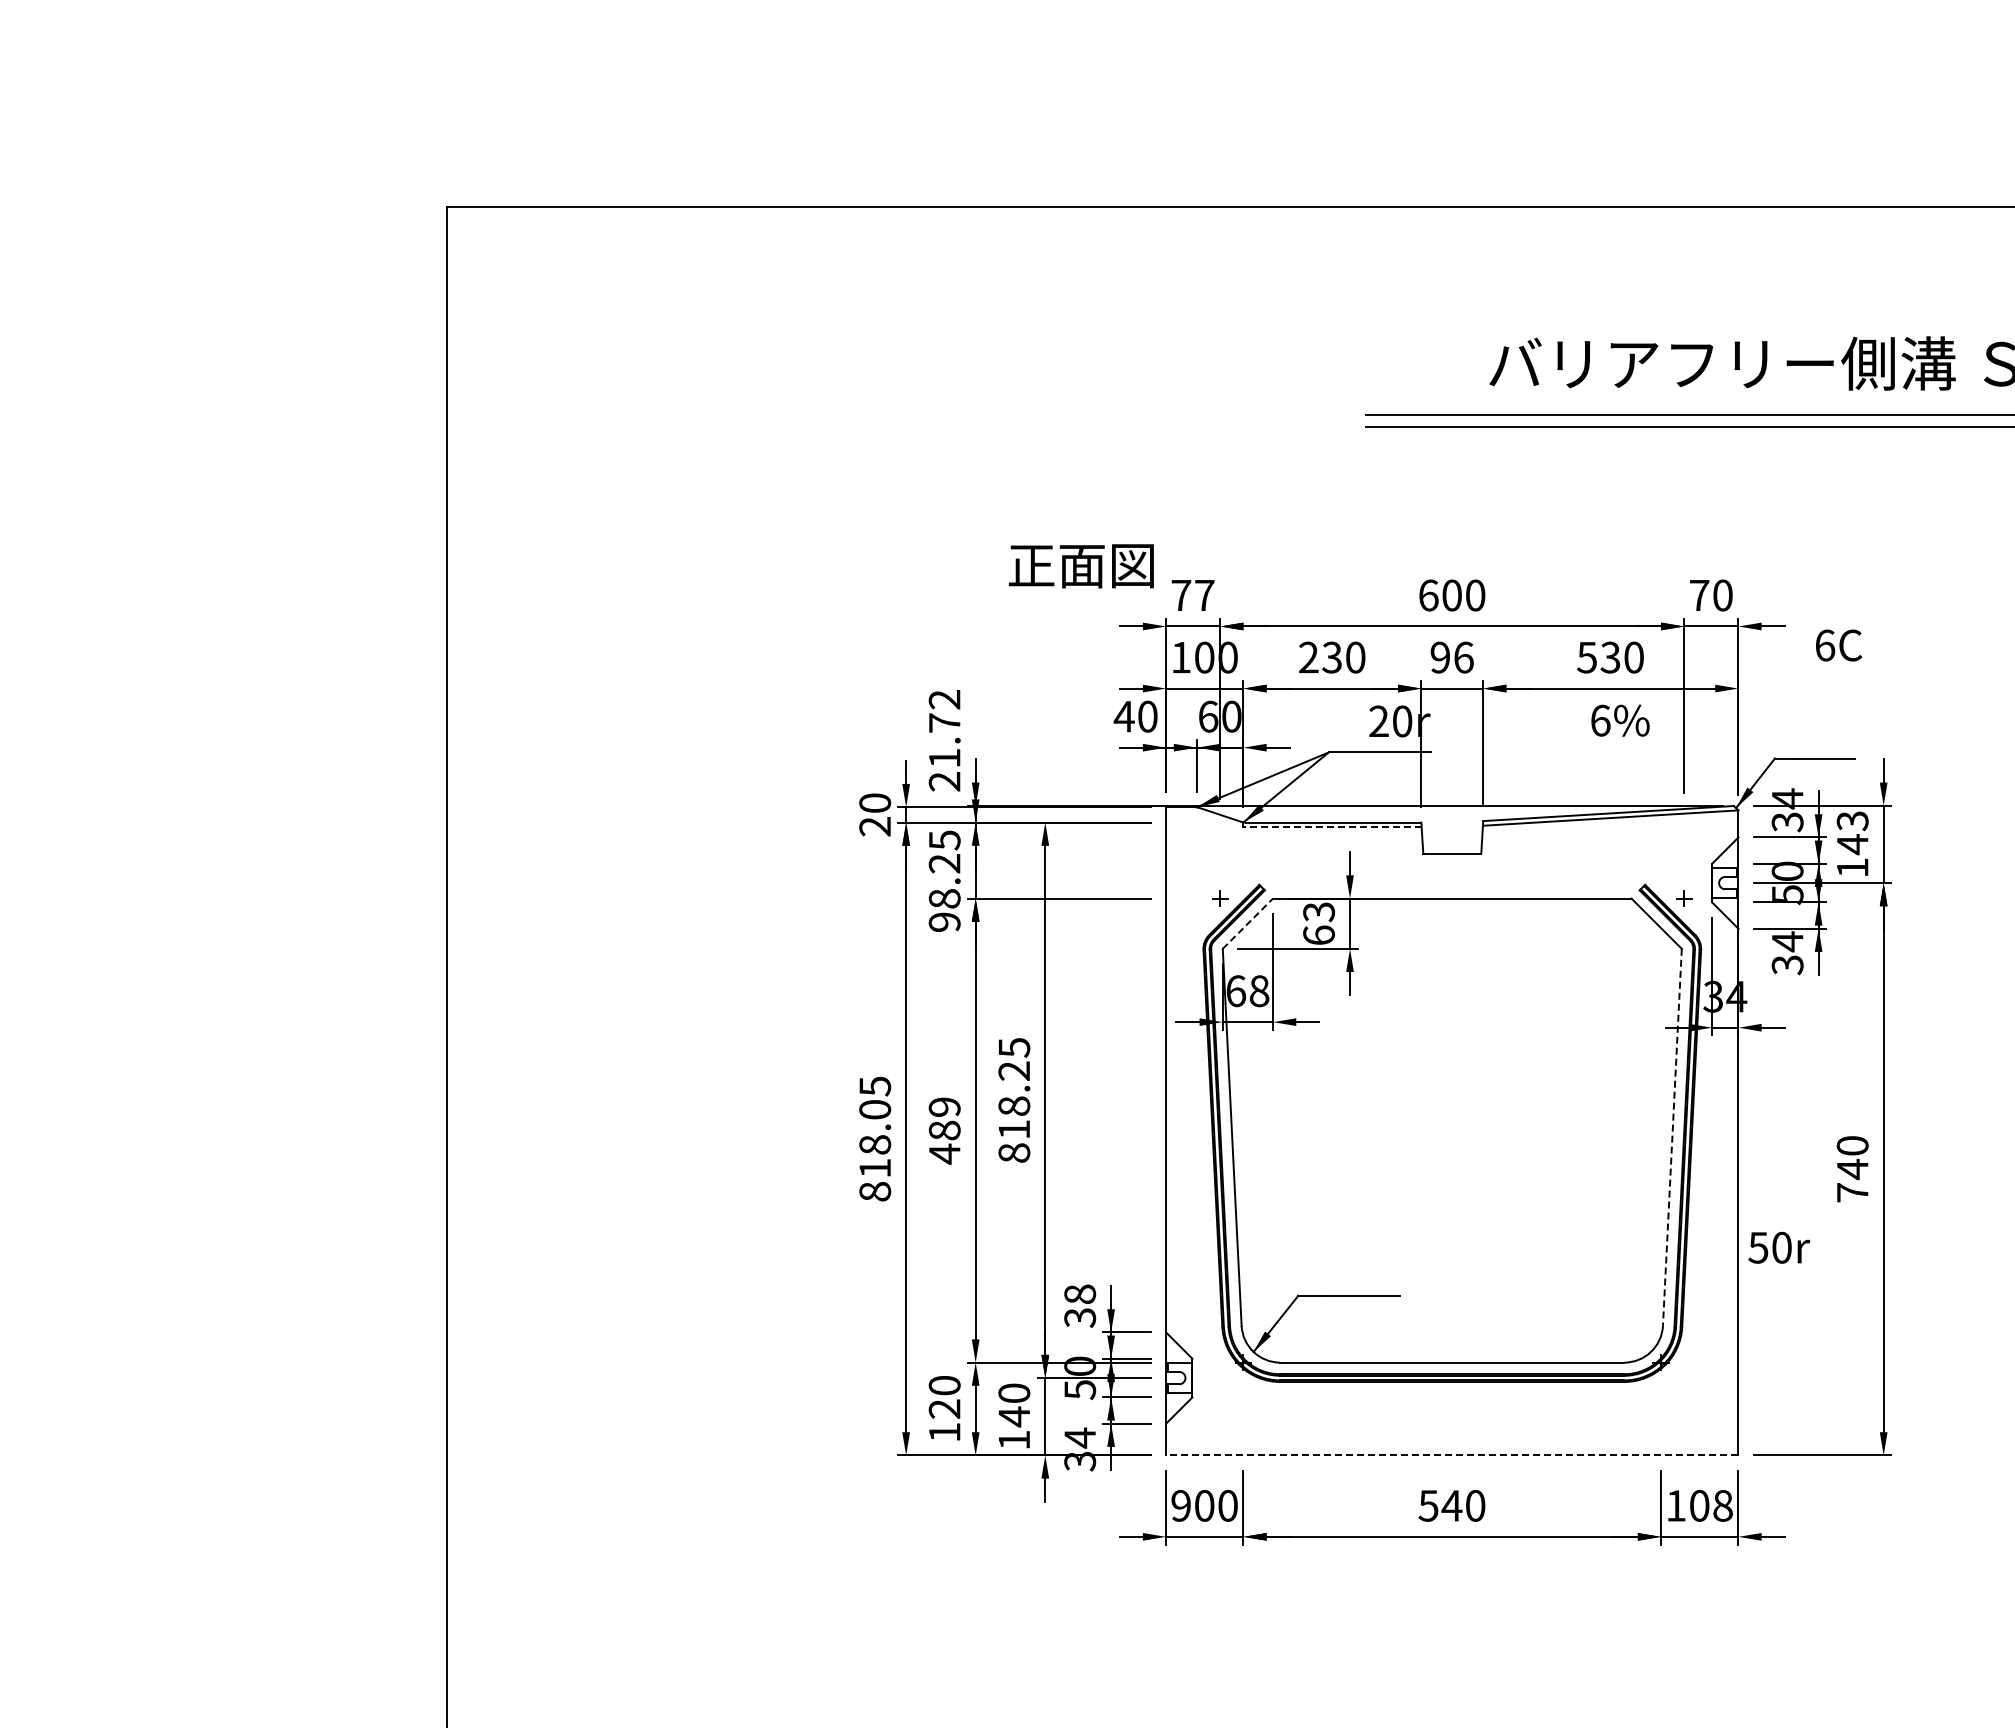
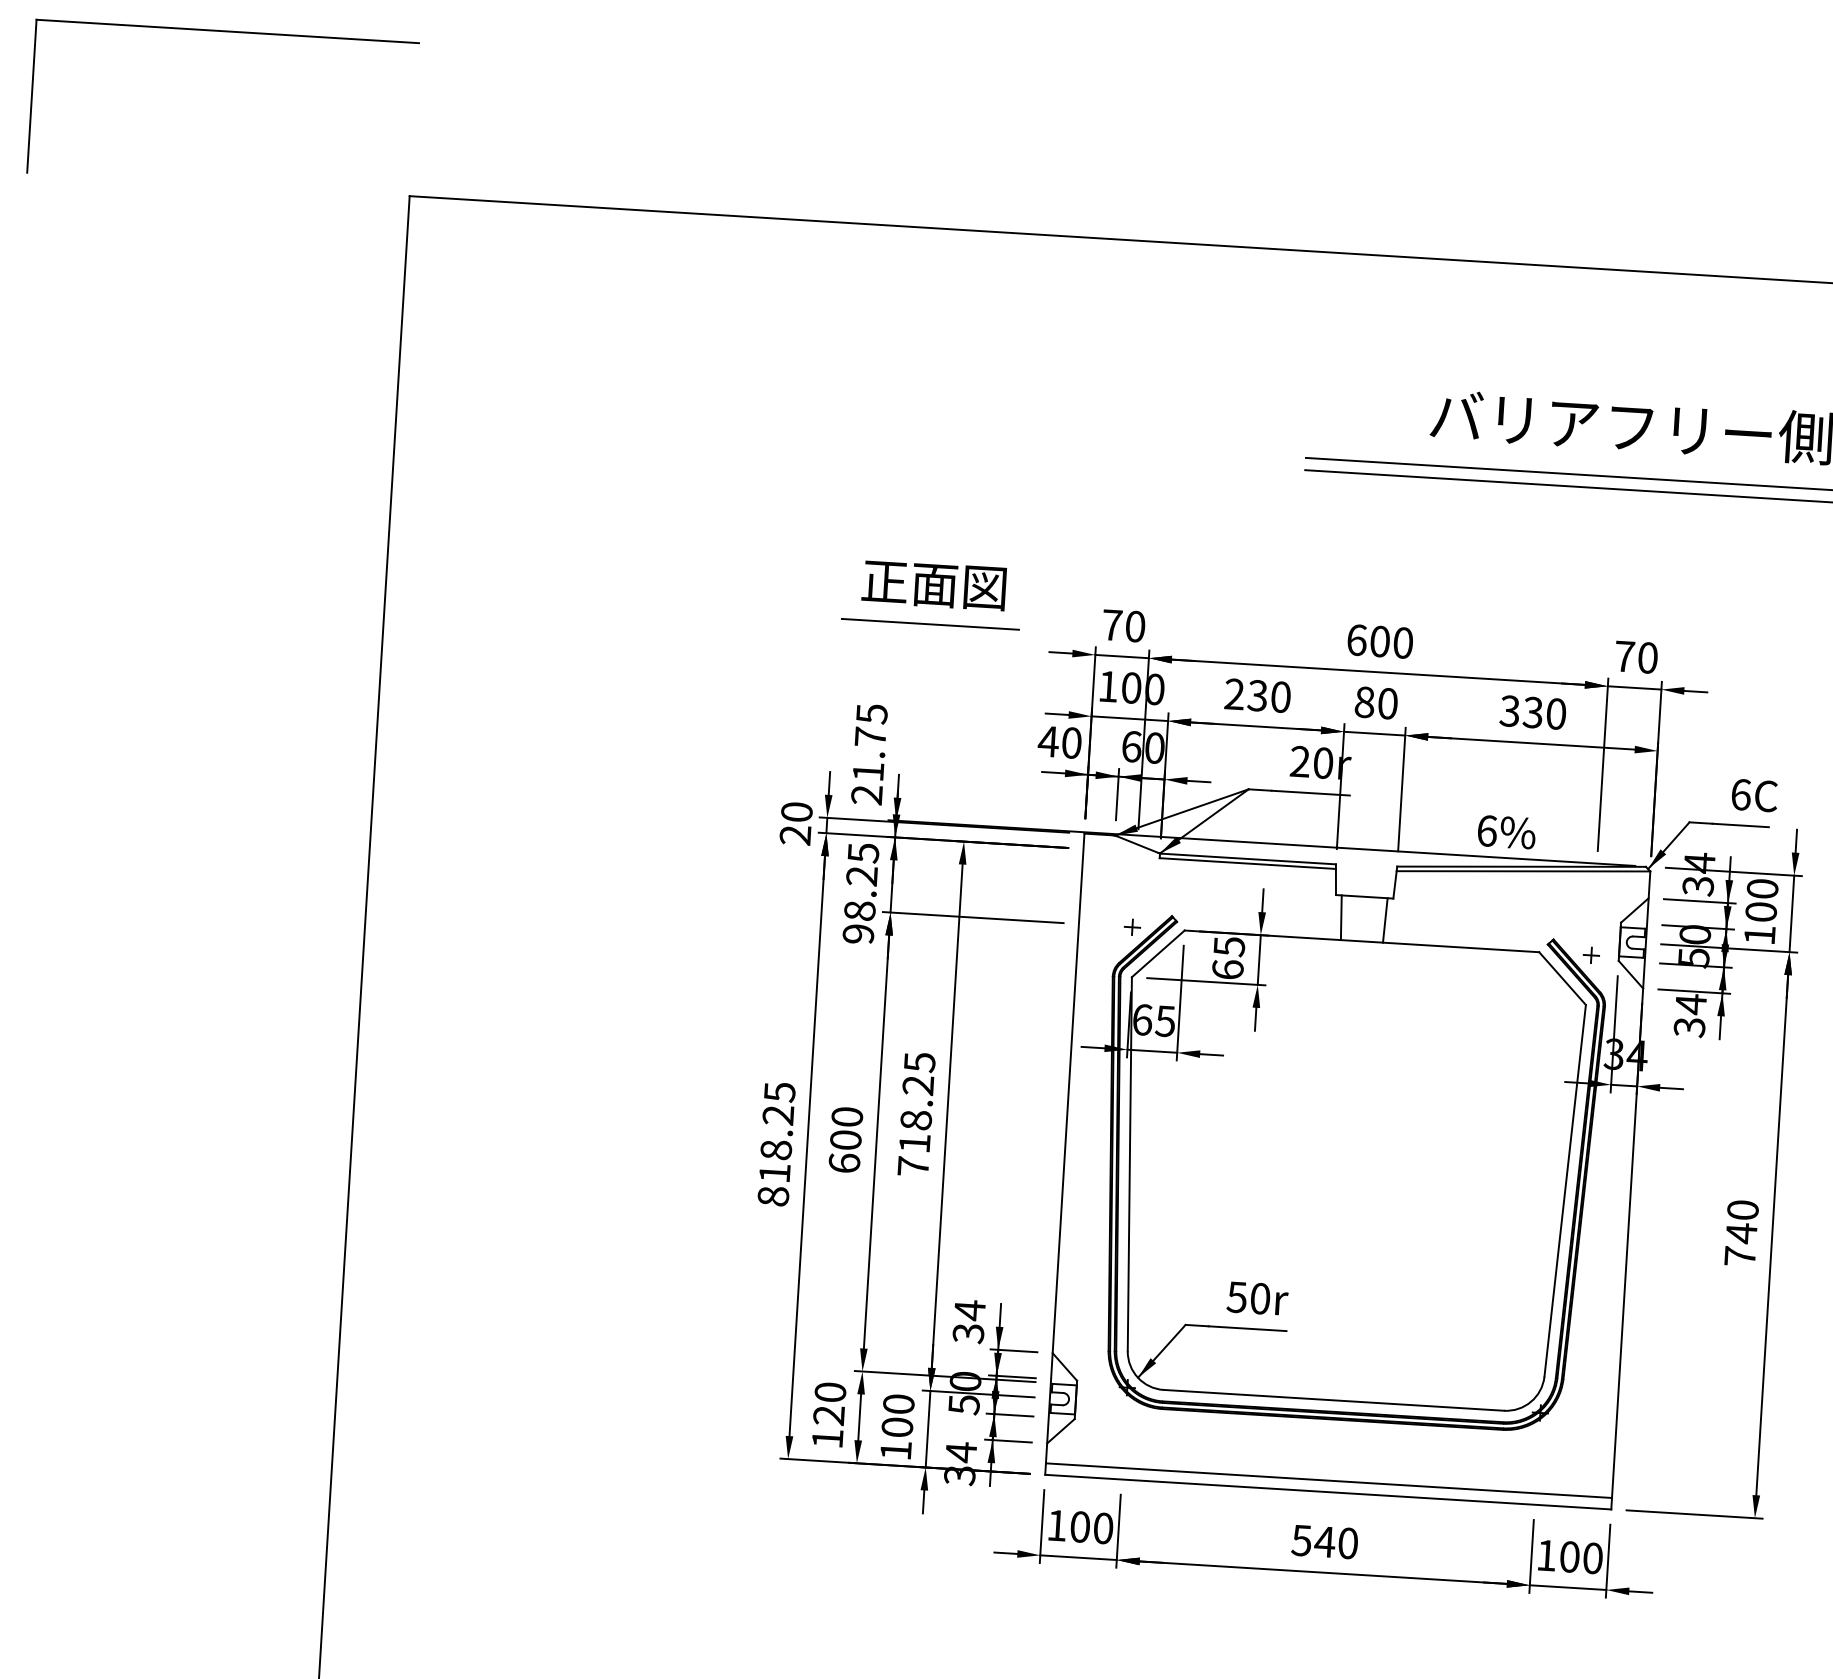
part: (253, 52) -> (227, 32), added
text: (1081, 566) -> (934, 585), moved
text: (1204, 595) -> (1135, 626), 77 -> 70
line: (997, 605) -> (929, 623), added
text: (1839, 645) -> (1755, 795), moved
text: (1586, 656) -> (1509, 710), 530 -> 330
text: (1451, 657) -> (1375, 702), 96 -> 80
text: (944, 699) -> (871, 713), 21.72 -> 21.75
text: (1620, 720) -> (1506, 832), moved
line: (1332, 827) -> (1247, 863), dashed -> solid
text: (1852, 833) -> (1761, 901), 143 -> 100
line: (1430, 875) -> (1341, 917), added
line: (1474, 875) -> (1385, 919), added
text: (1318, 912) -> (1228, 947), 63 -> 65
line: (1247, 923) -> (1157, 953), dashed -> solid
text: (1259, 991) -> (1165, 1021), 68 -> 65
text: (875, 1109) -> (778, 1115), 818.05 -> 818.25
text: (944, 1130) -> (845, 1140), 489 -> 600
line: (1672, 1137) -> (1565, 1190), dashed -> solid
text: (1014, 1152) -> (913, 1166), 818.25 -> 718.25
text: (1779, 1247) -> (1257, 1298), moved
text: (1080, 1294) -> (970, 1310), 38 -> 34
text: (1014, 1416) -> (897, 1427), 140 -> 100
line: (1452, 1443) -> (1329, 1480), added
line: (1451, 1455) -> (1327, 1492), dashed -> solid
text: (1180, 1505) -> (1056, 1525), 900 -> 100
text: (1722, 1505) -> (1592, 1557), 108 -> 100

